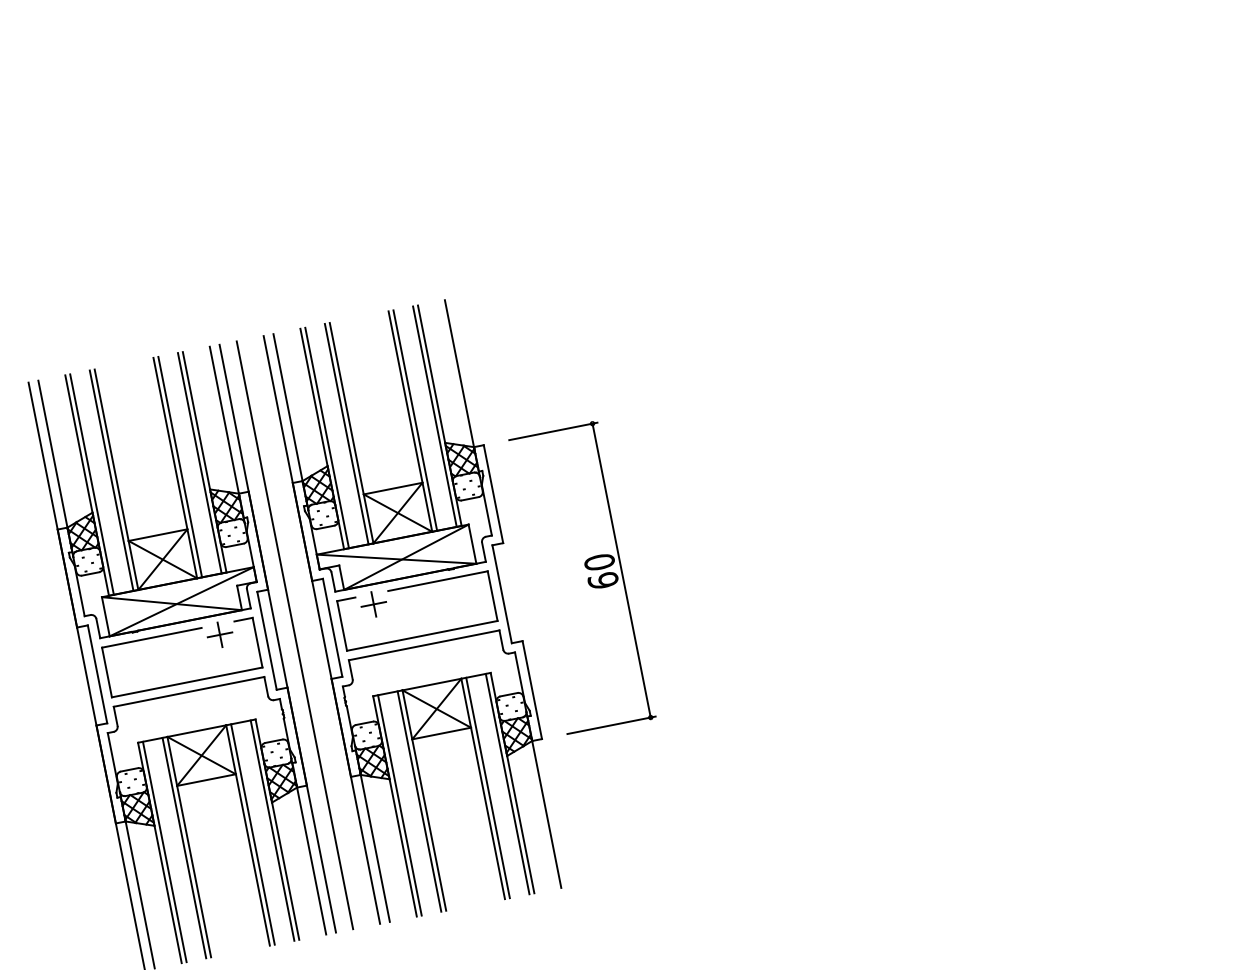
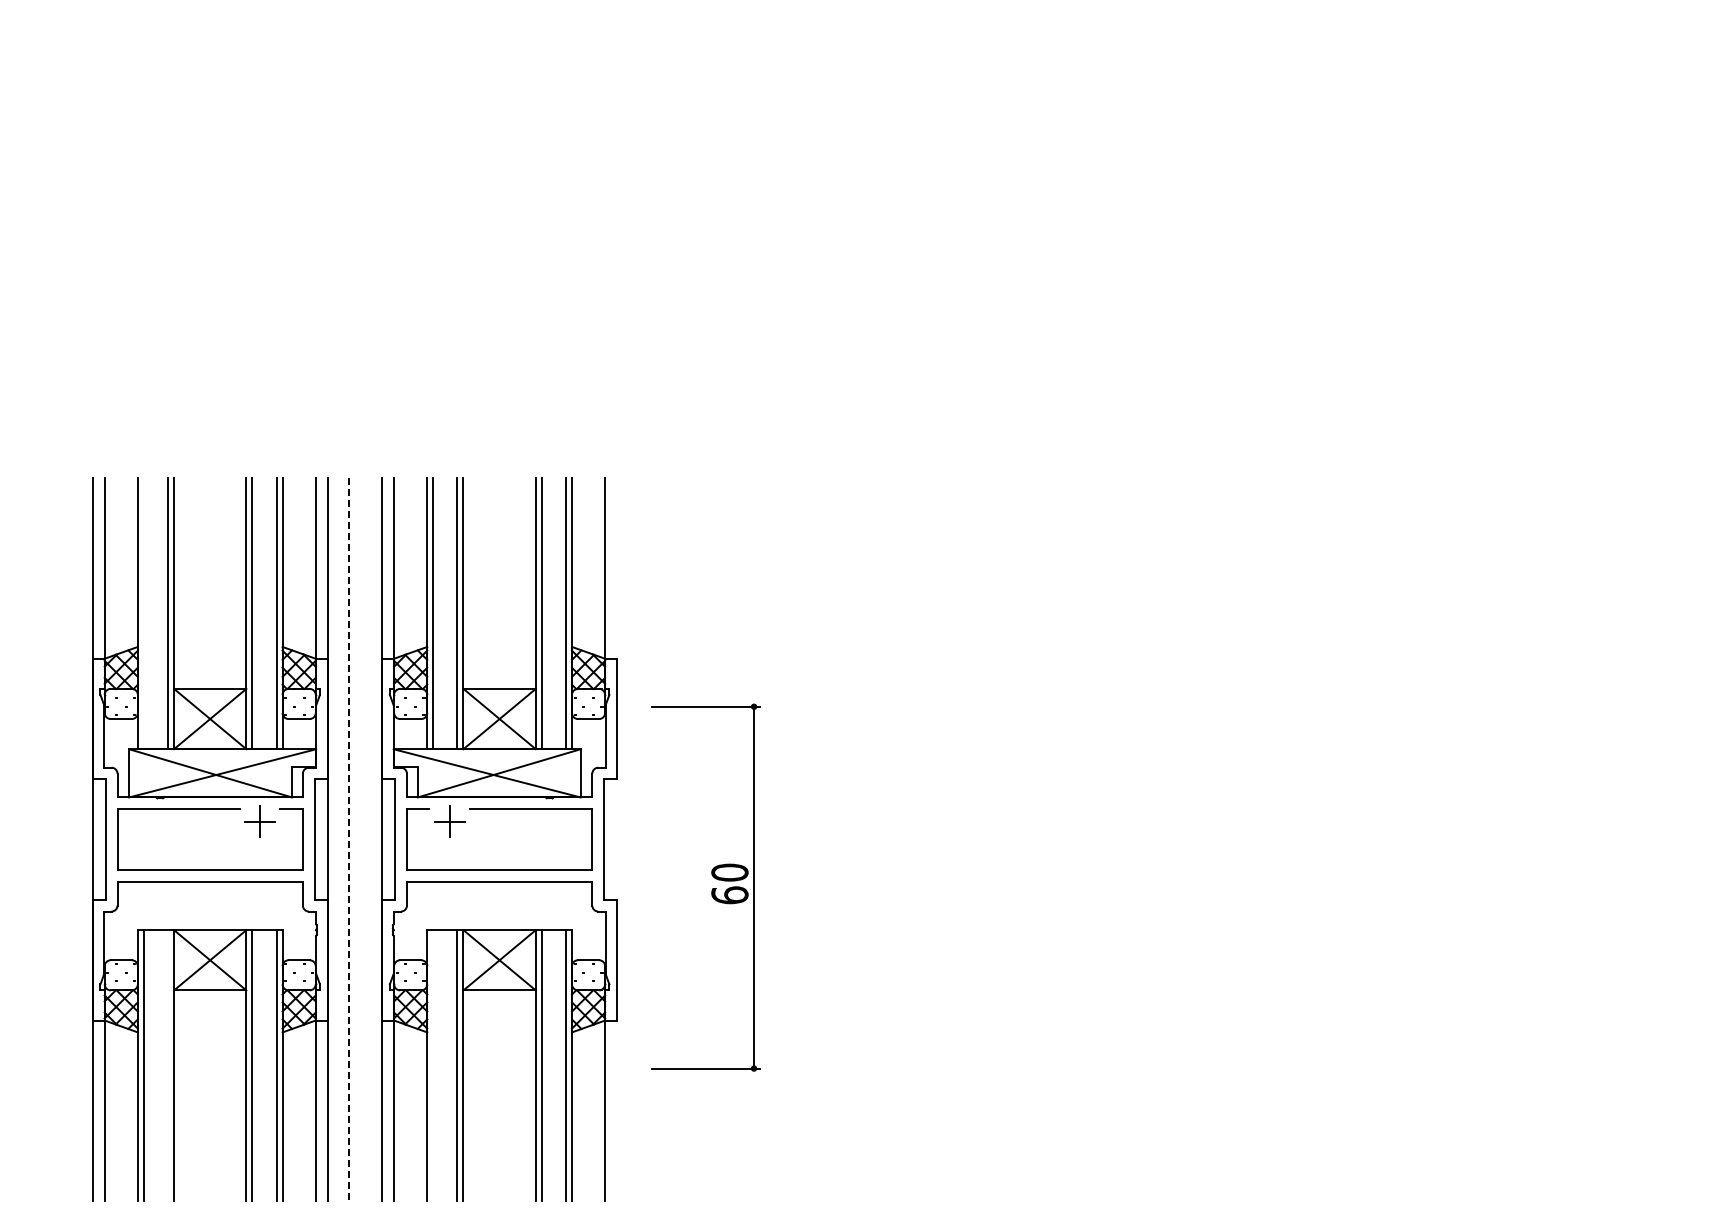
line: (91, 484) -> (143, 613), removed
part: (587, 579) -> (711, 890), moved
line: (294, 635) -> (348, 839), solid -> dashed
line: (399, 805) -> (433, 1065), removed
line: (184, 847) -> (168, 1065), removed

